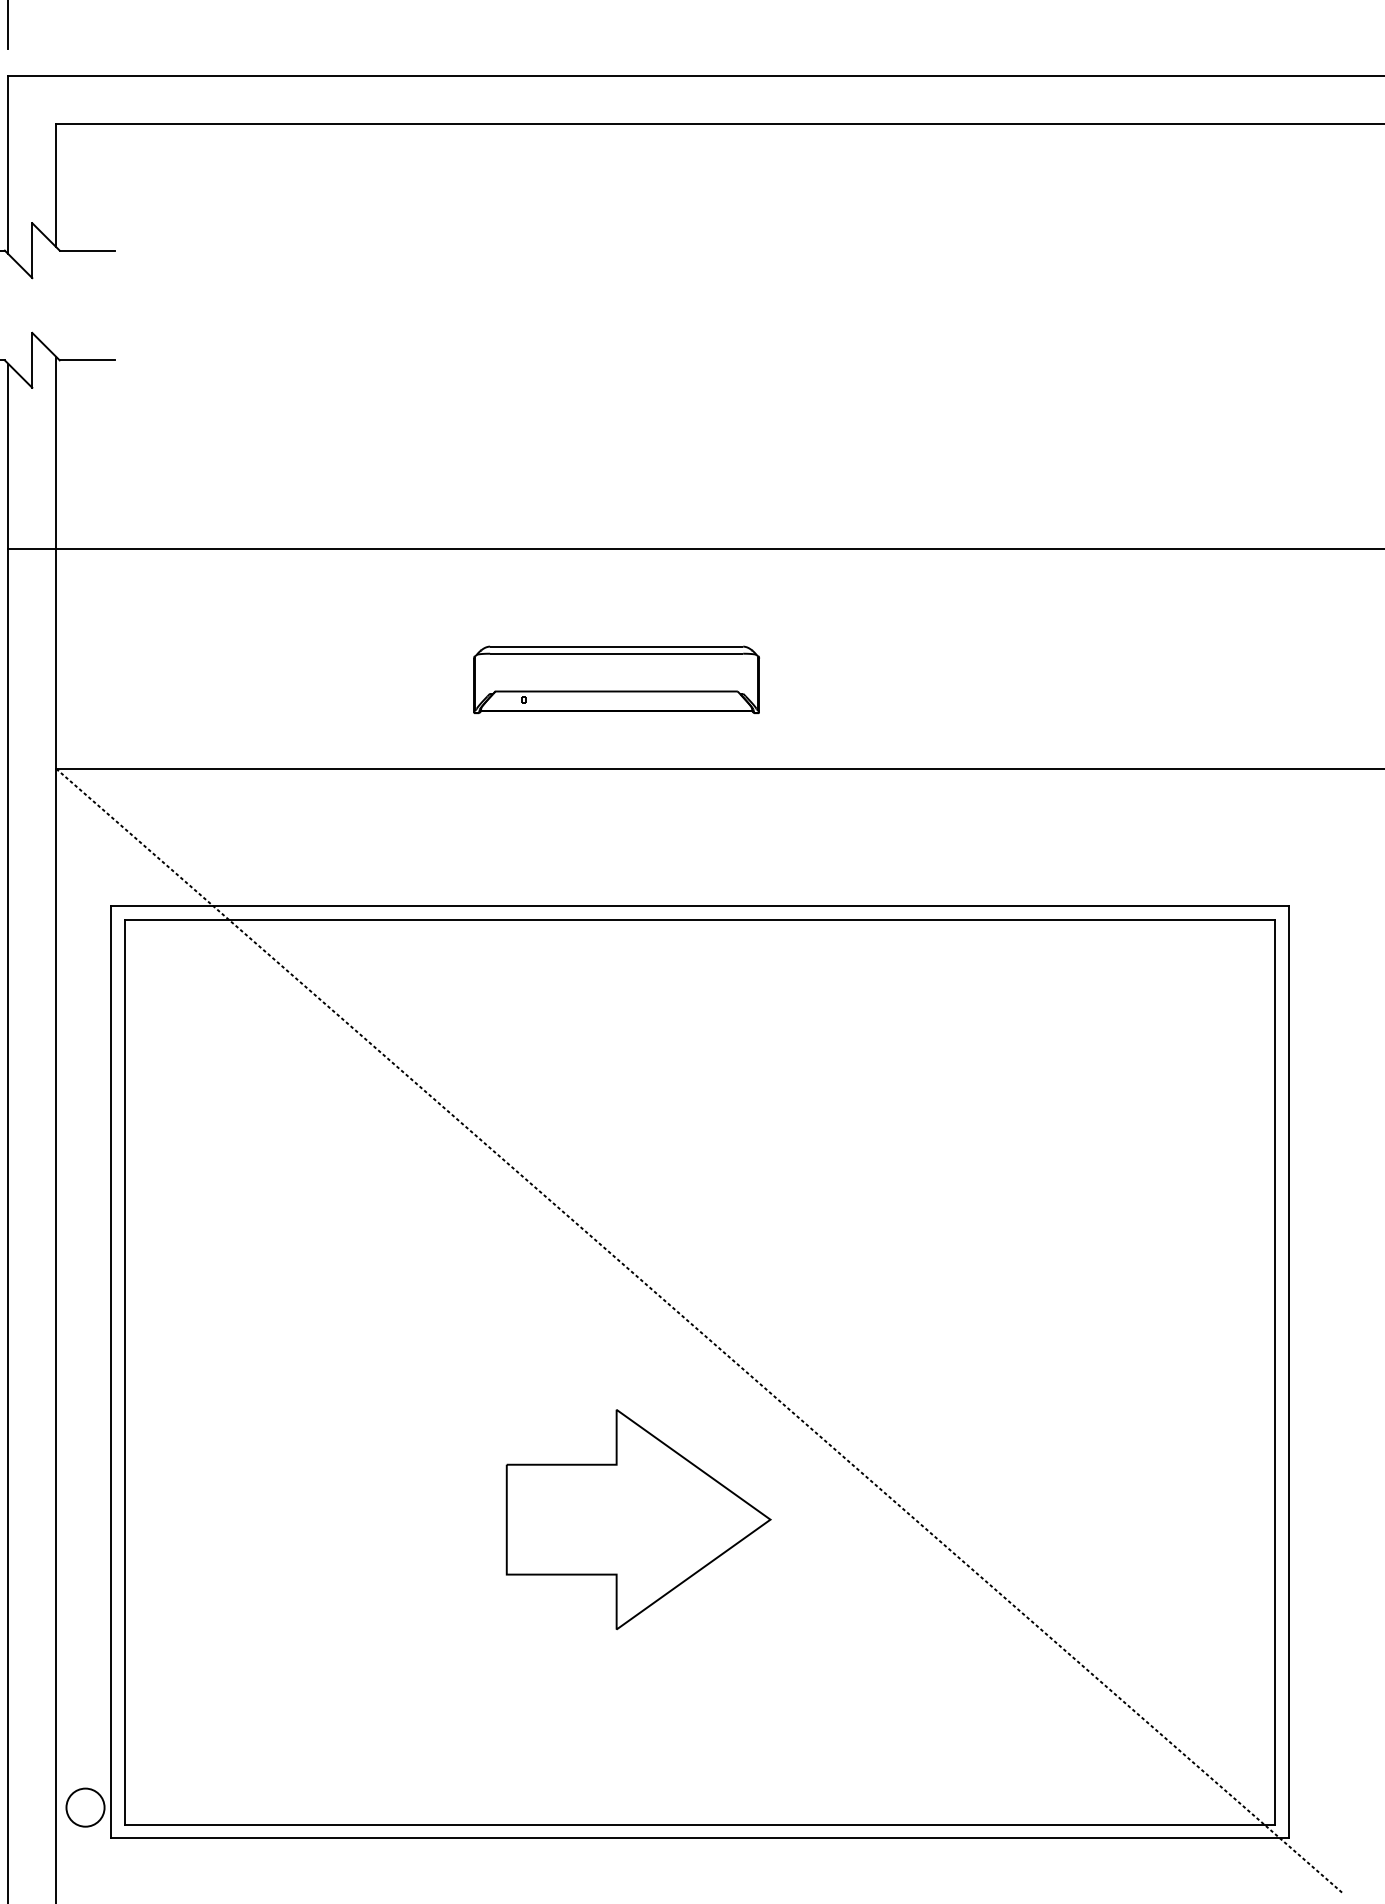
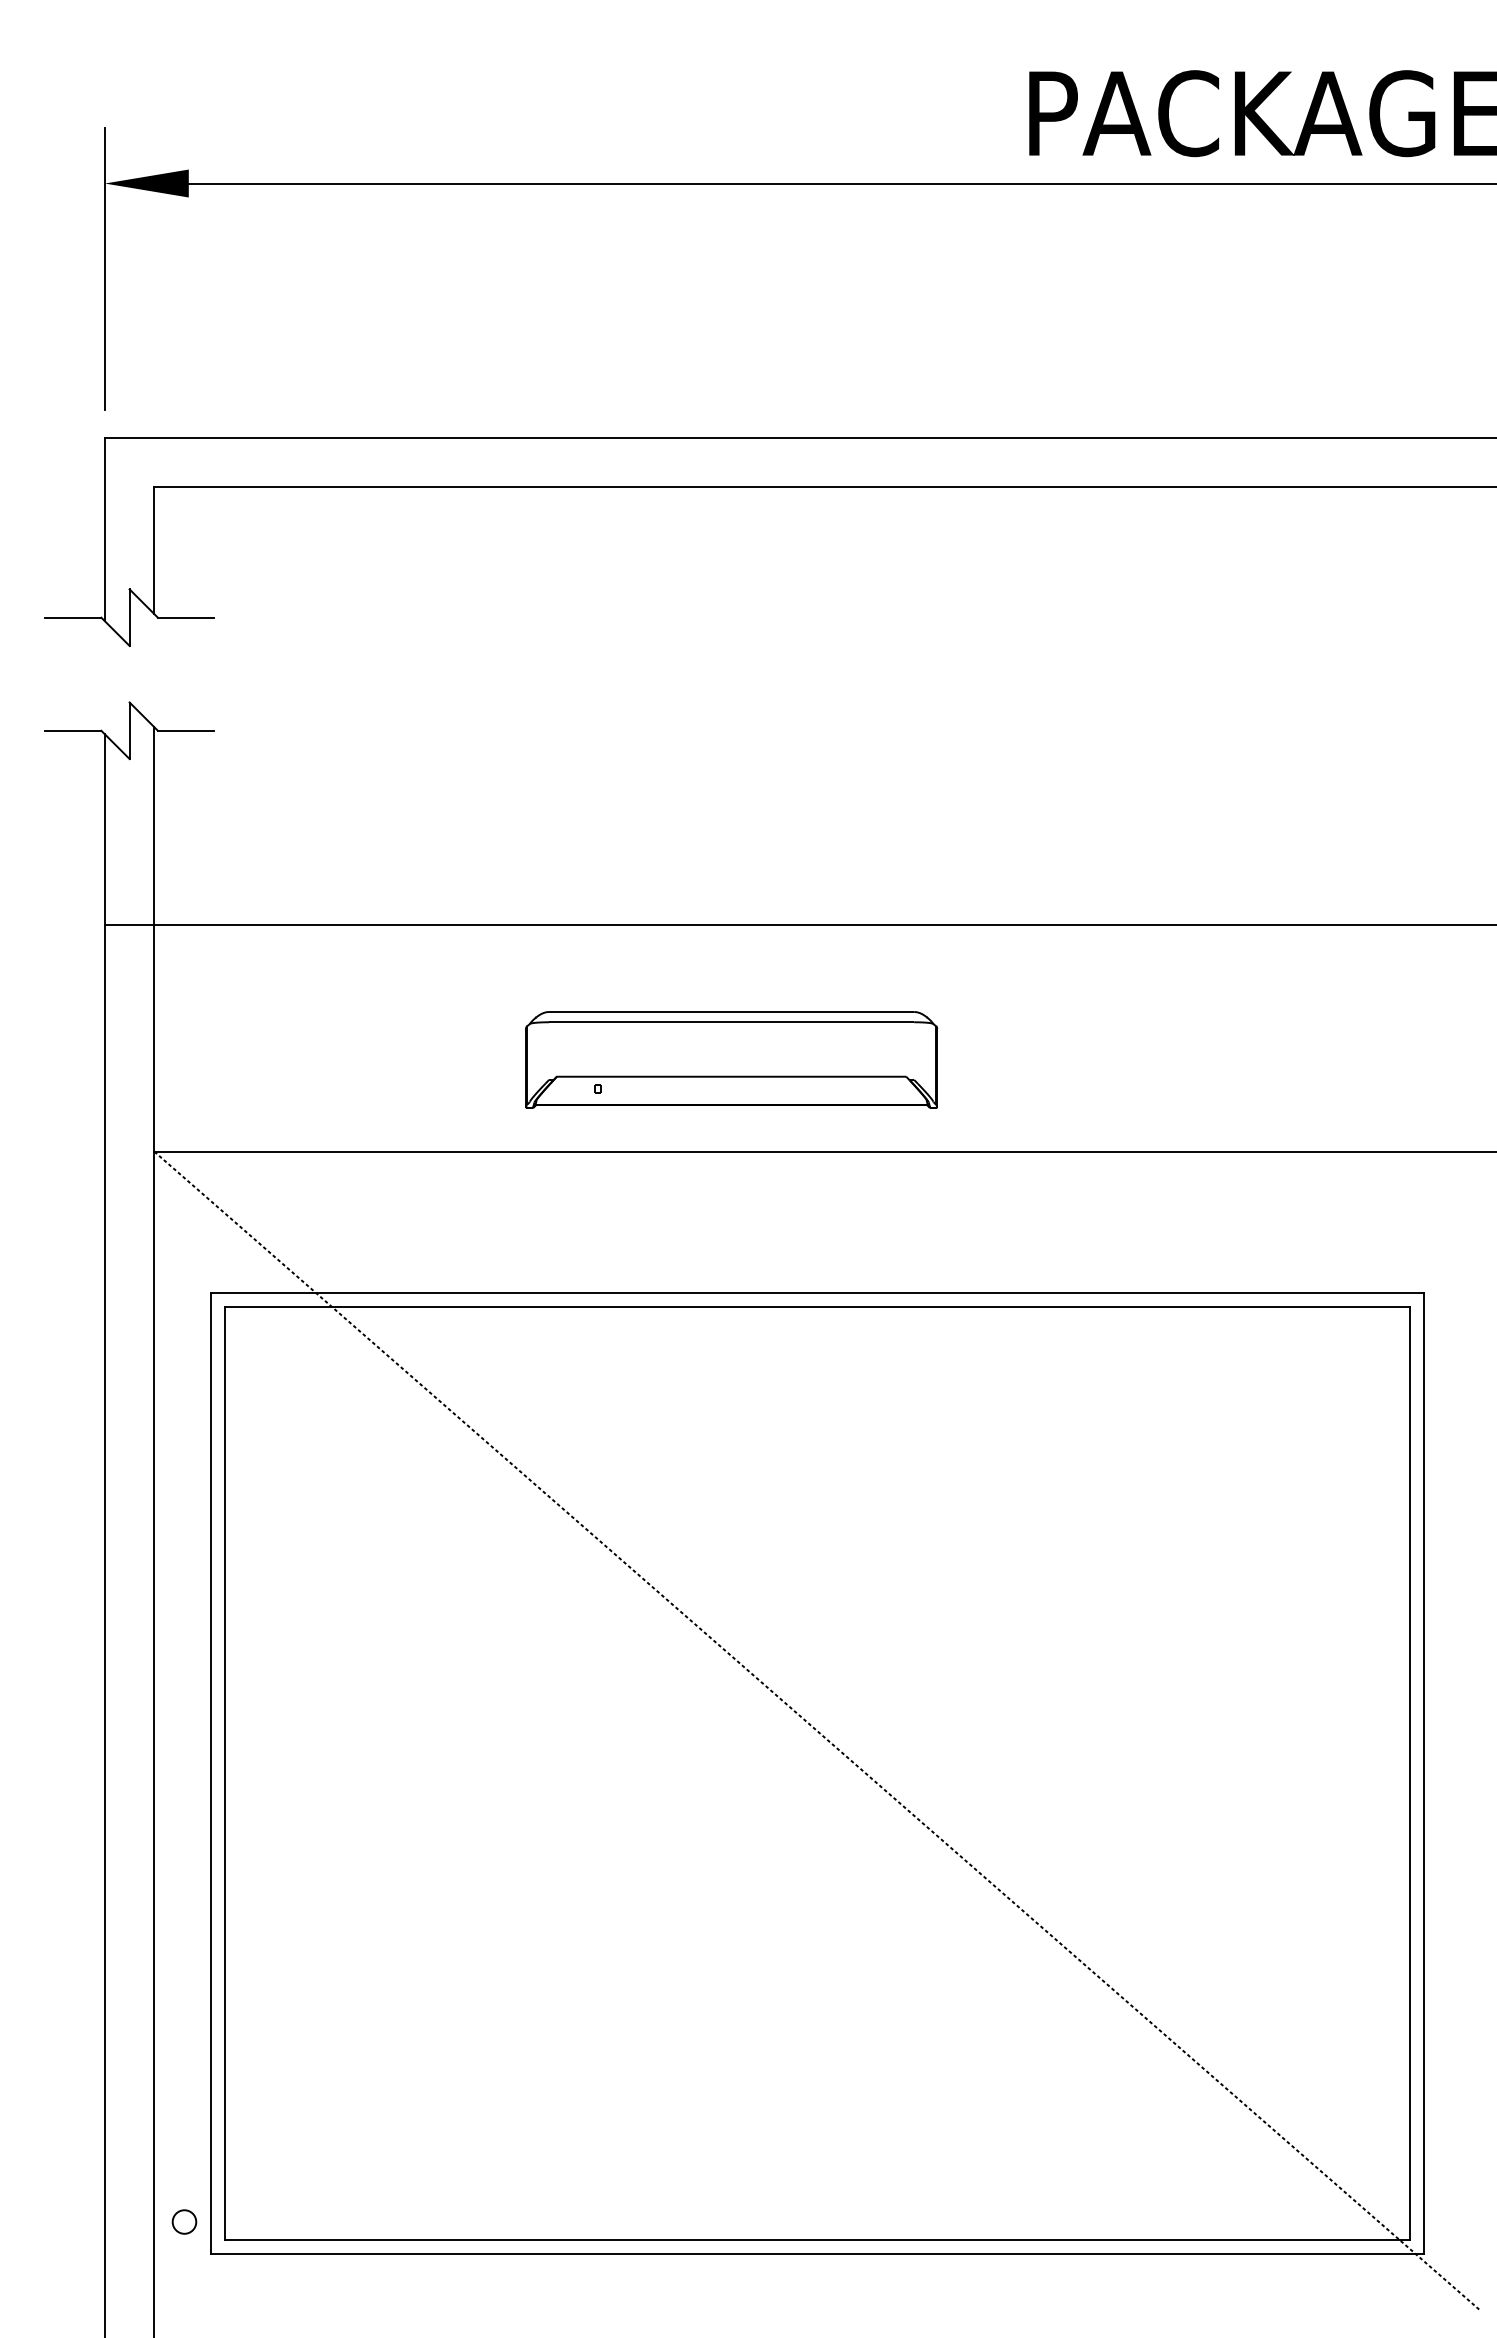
part: (616, 679) -> (731, 1059), size x1.4
part: (638, 1518) -> (754, 1924), removed
circle: (85, 1807) -> (184, 2221), size x0.6

